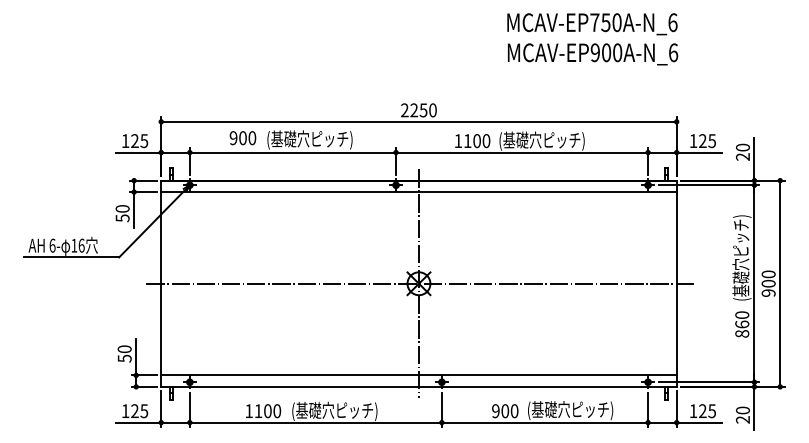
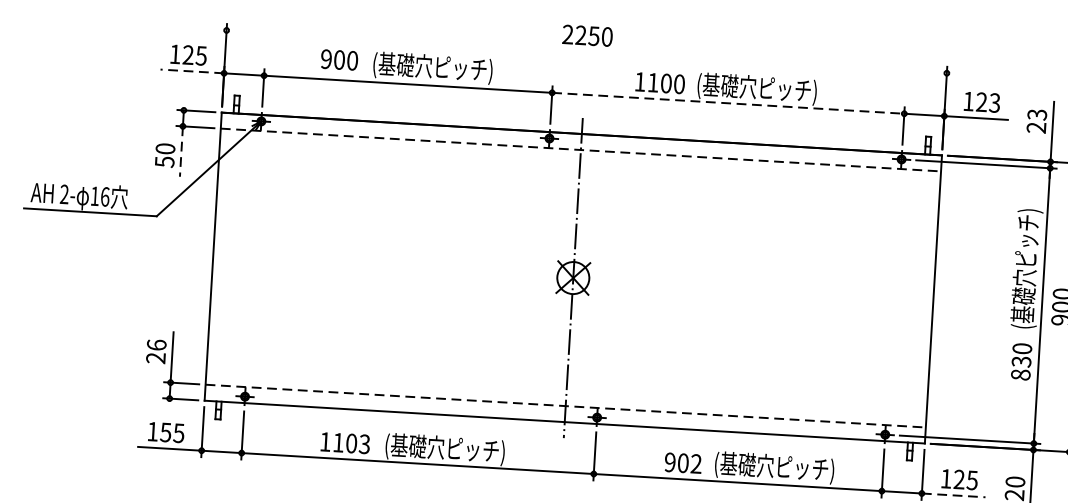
line: (418, 121) -> (586, 51), removed
text: (711, 140) -> (993, 102), 125 -> 123
text: (742, 147) -> (1036, 114), 20 -> 23
line: (138, 152) -> (192, 71), solid -> dashed
line: (522, 152) -> (728, 103), solid -> dashed
line: (418, 192) -> (580, 150), solid -> dashed
line: (134, 210) -> (181, 152), solid -> dashed
text: (52, 245) -> (64, 194), 6- -> 2-
line: (418, 283) -> (572, 277), removed
text: (742, 324) -> (1021, 361), 860 -> 830
text: (124, 353) -> (156, 351), 50 -> 26
line: (418, 375) -> (565, 406), solid -> dashed
text: (134, 411) -> (165, 432), 125 -> 155
text: (277, 411) -> (365, 444), 1100 -> 1103
text: (514, 411) -> (696, 464), 900 -> 902
line: (699, 422) -> (953, 495), solid -> dashed

